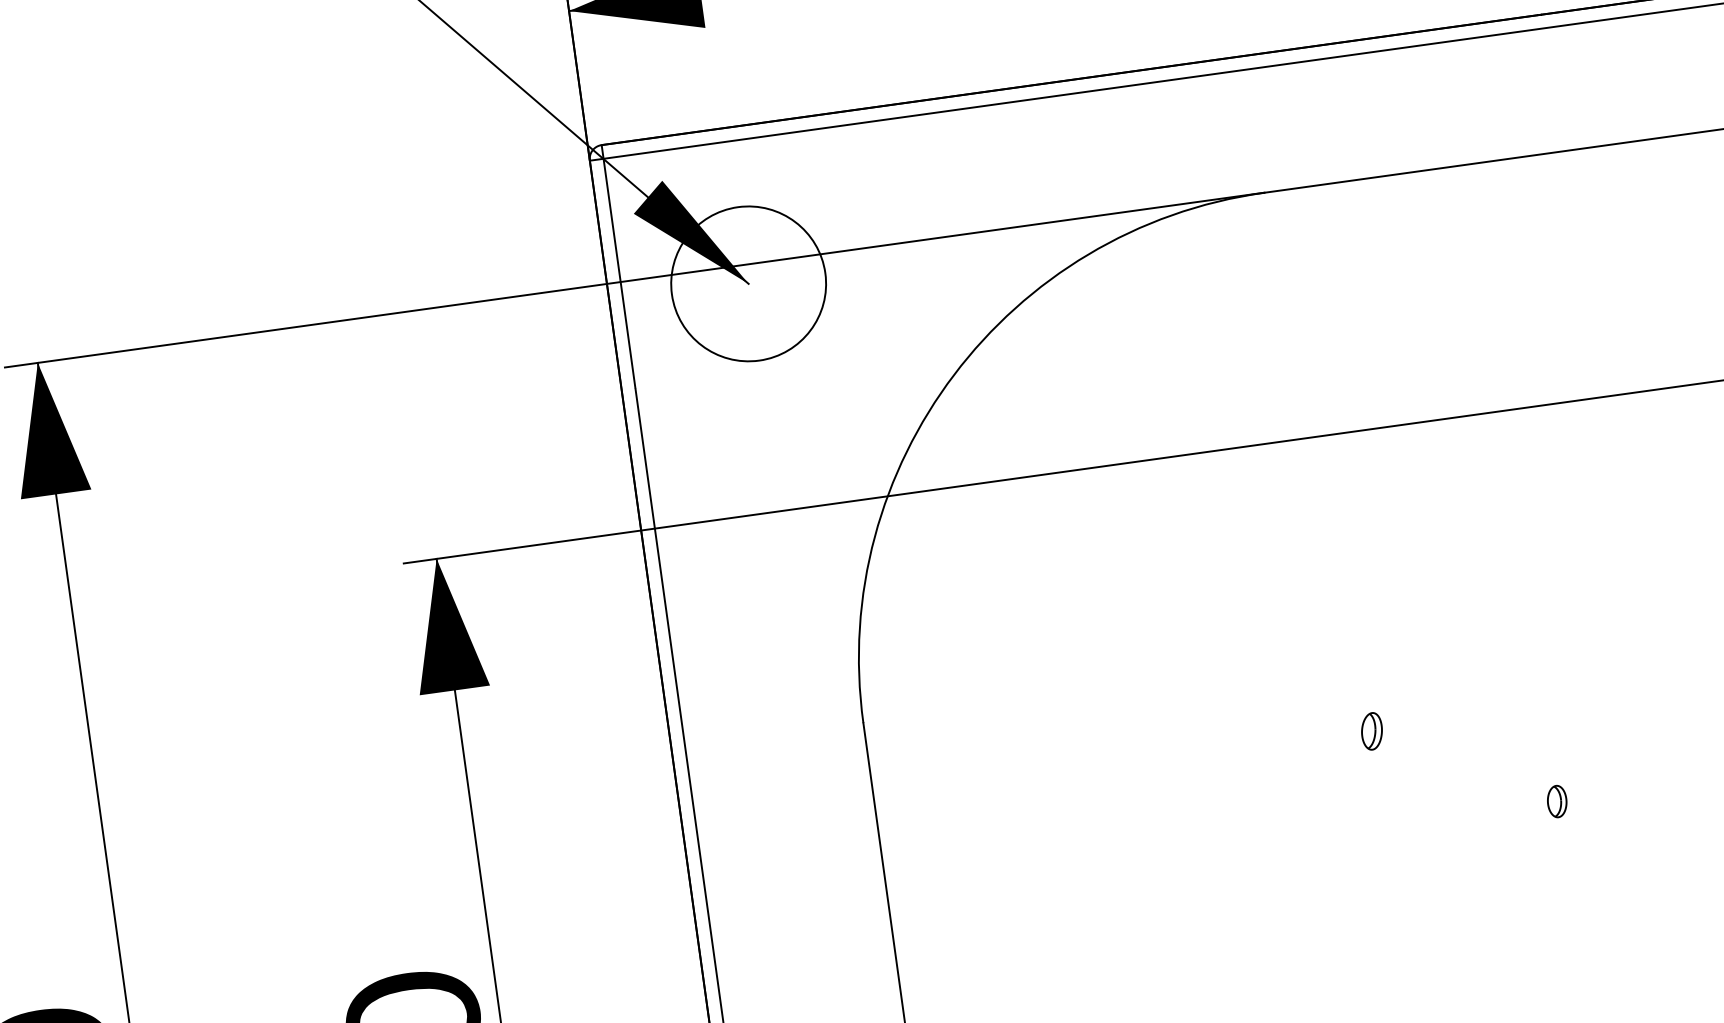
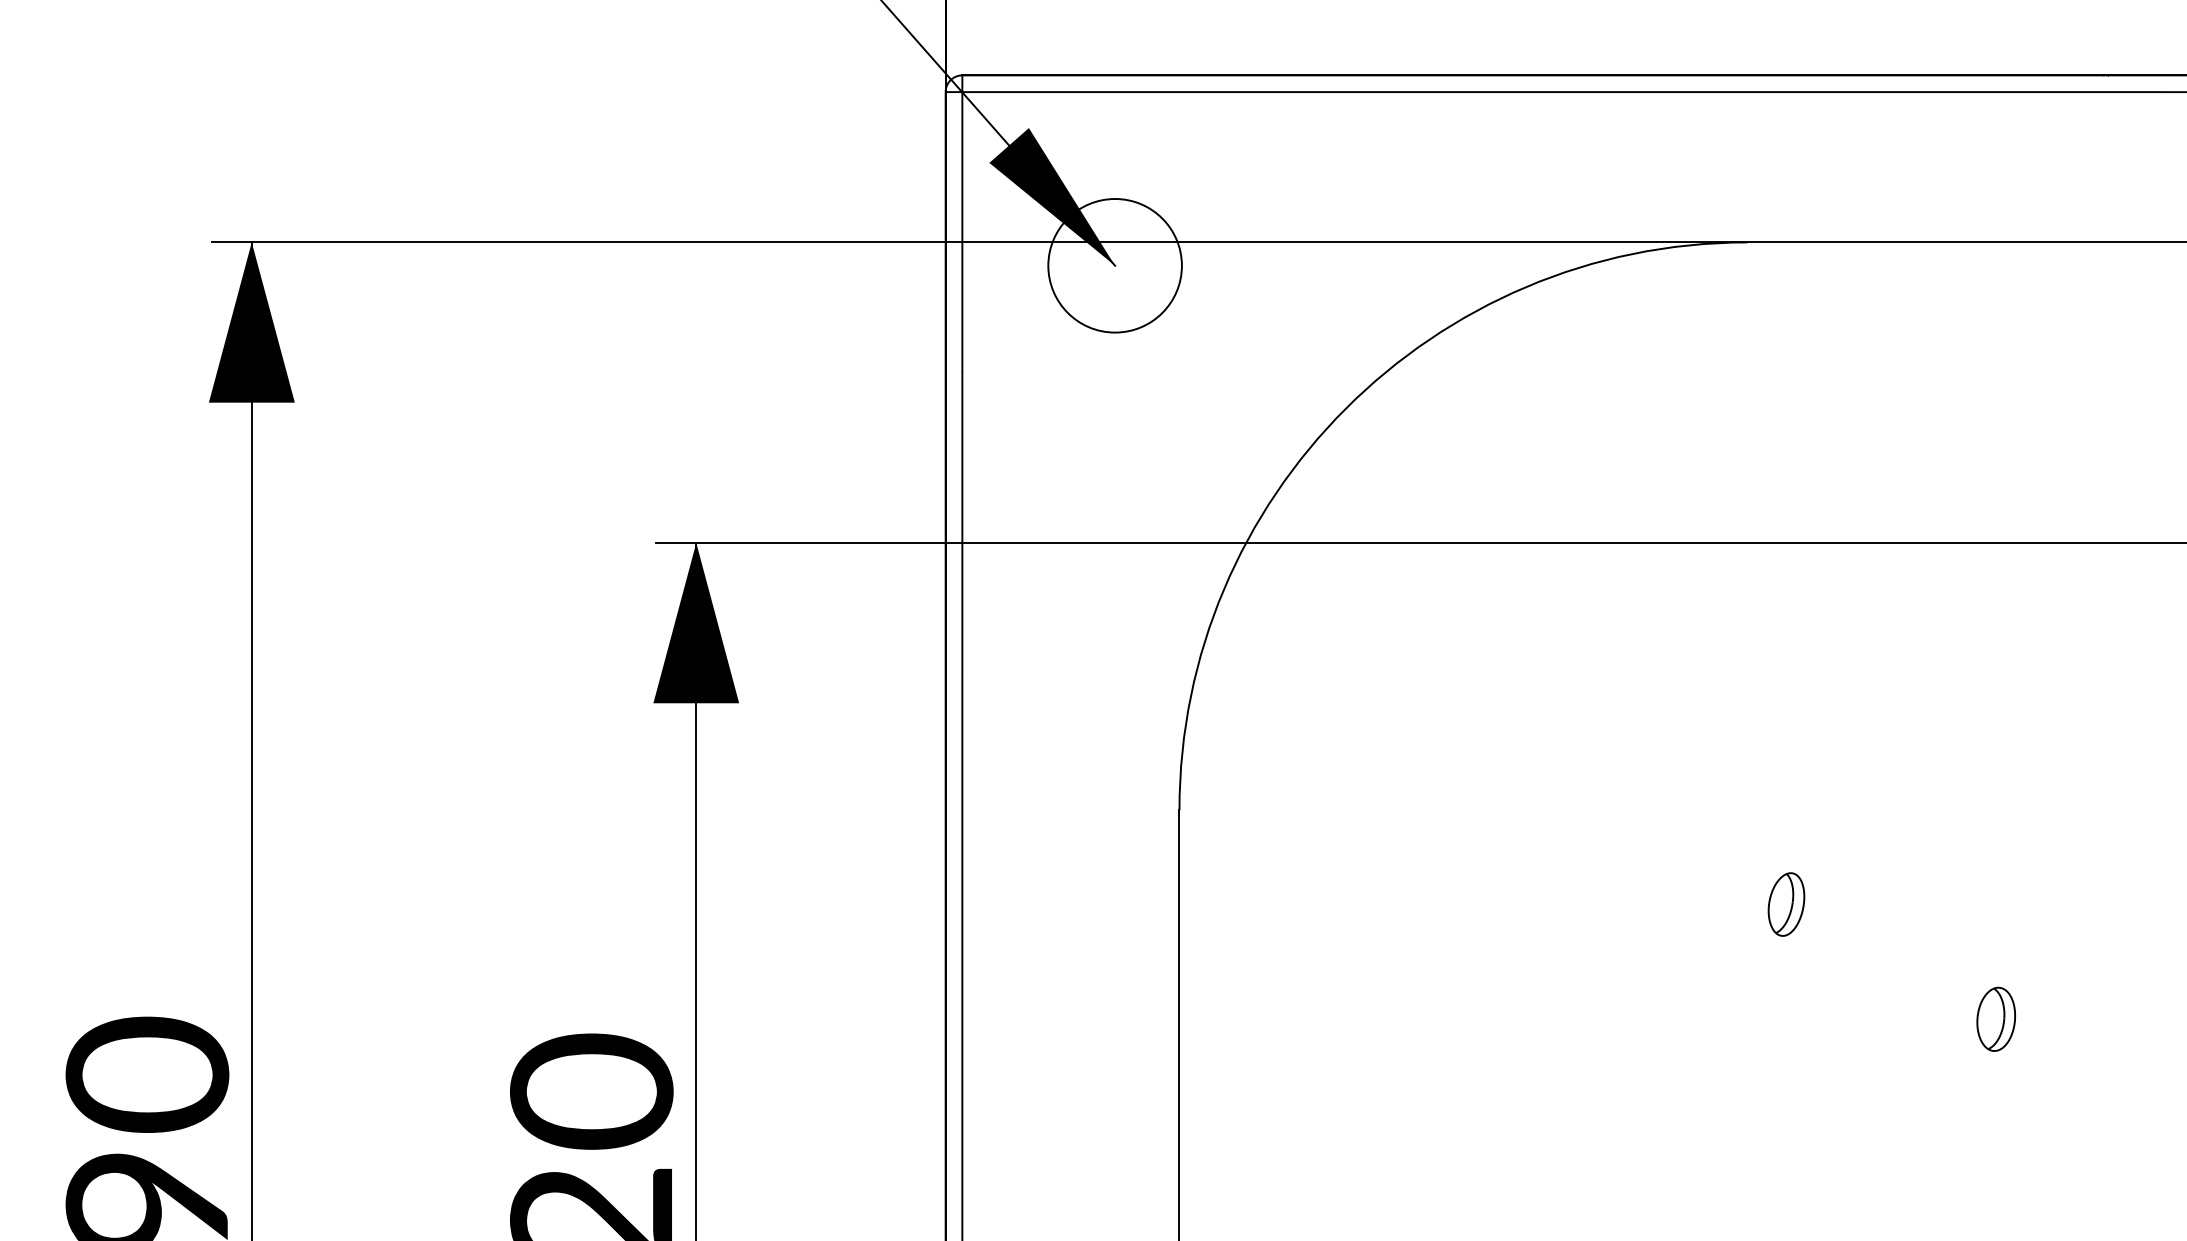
circle: (748, 283) -> (1114, 265), size x0.71
part: (1372, 731) -> (1786, 904), size x1.43
part: (1557, 800) -> (1996, 1018), size x1.67

